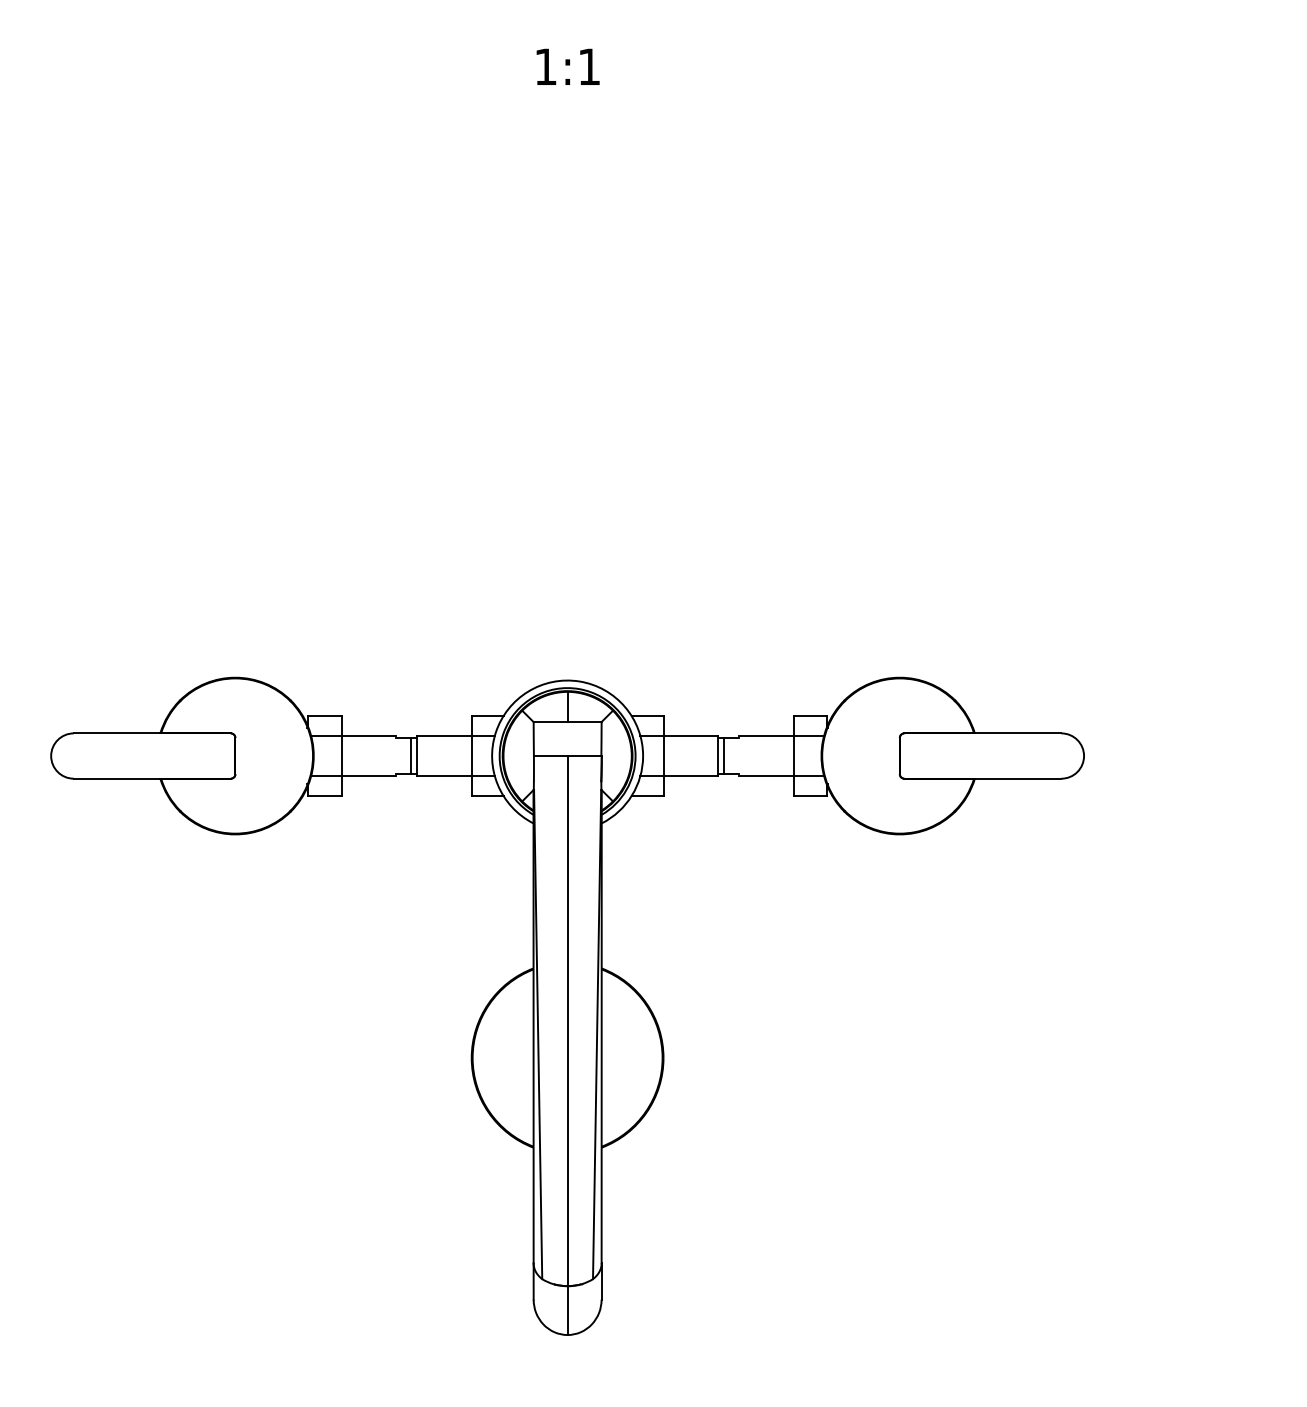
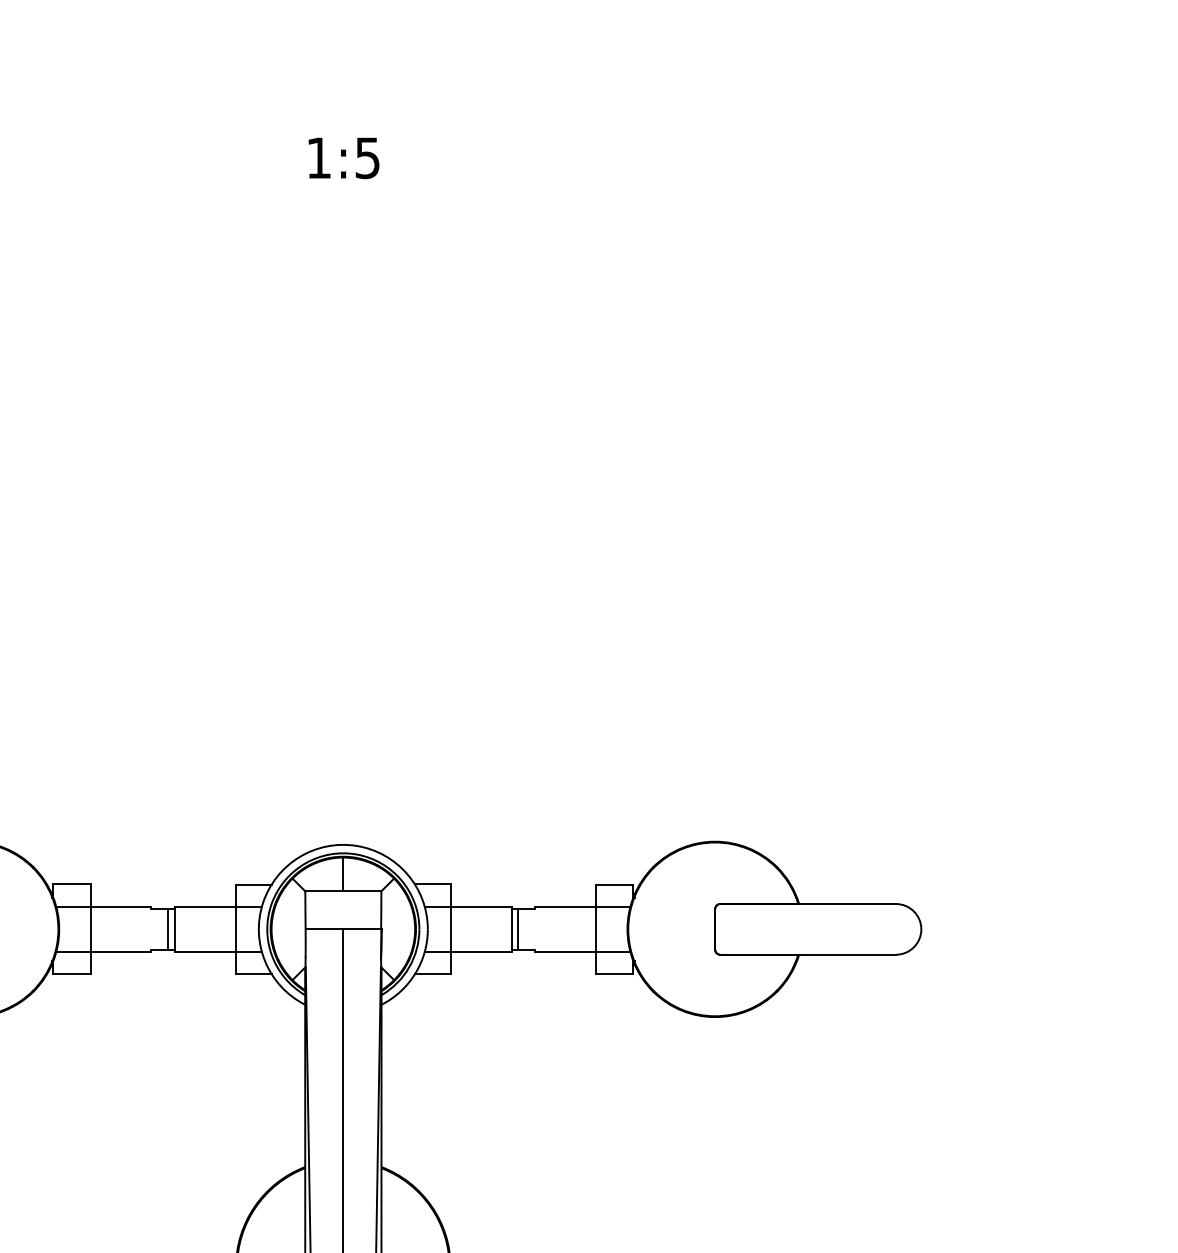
text: (588, 66) -> (366, 157), 1:1 -> 1:5

